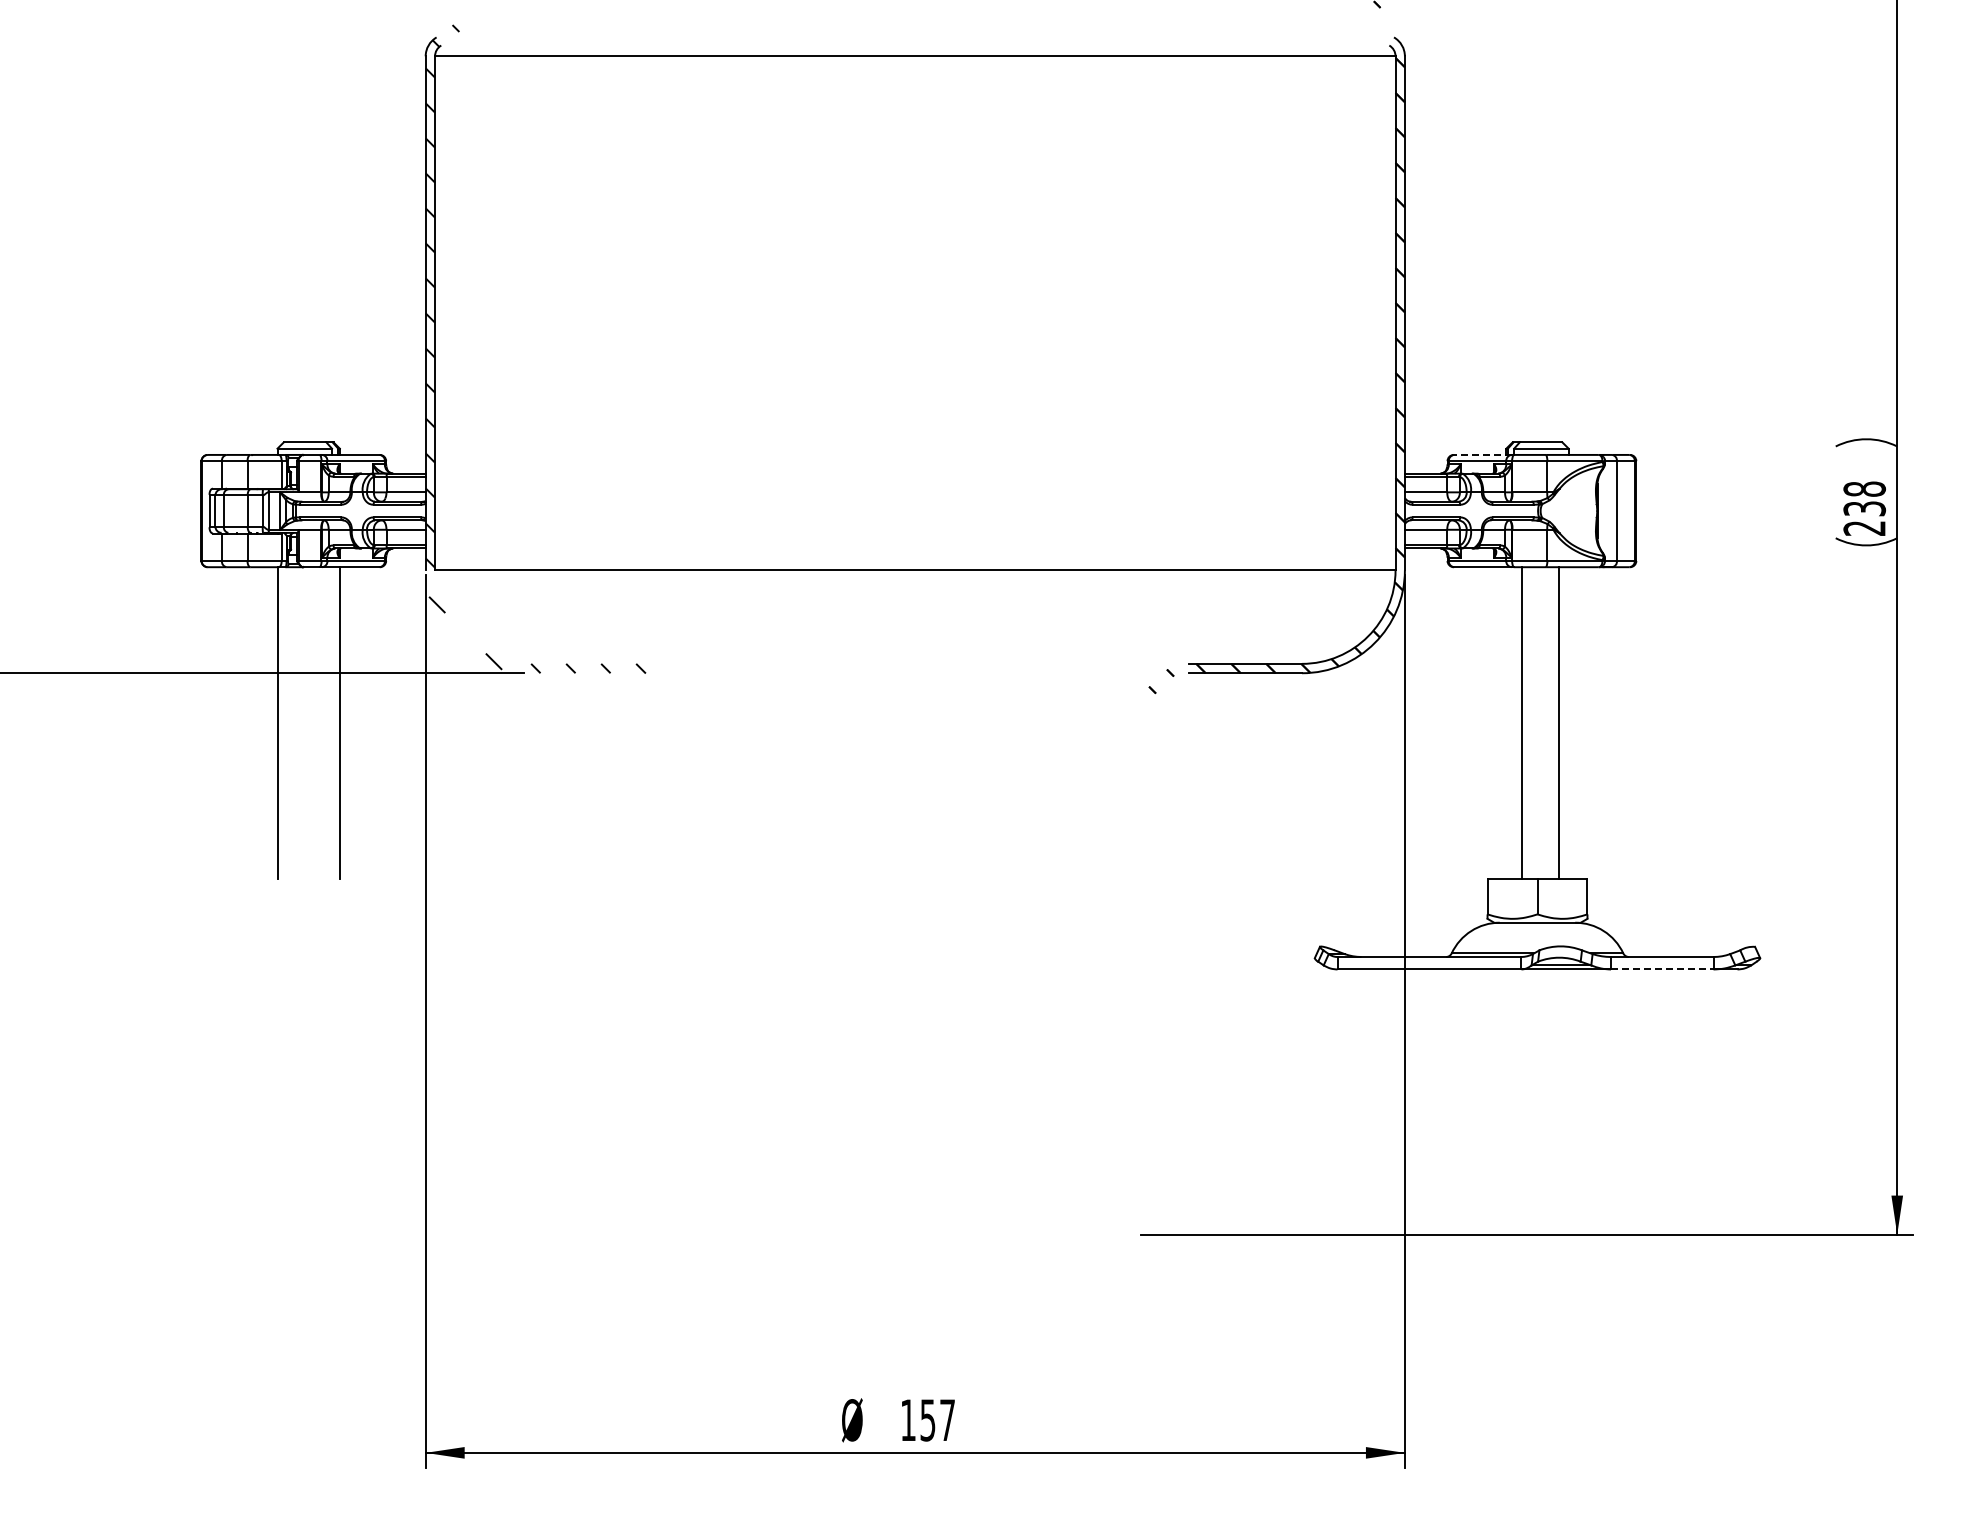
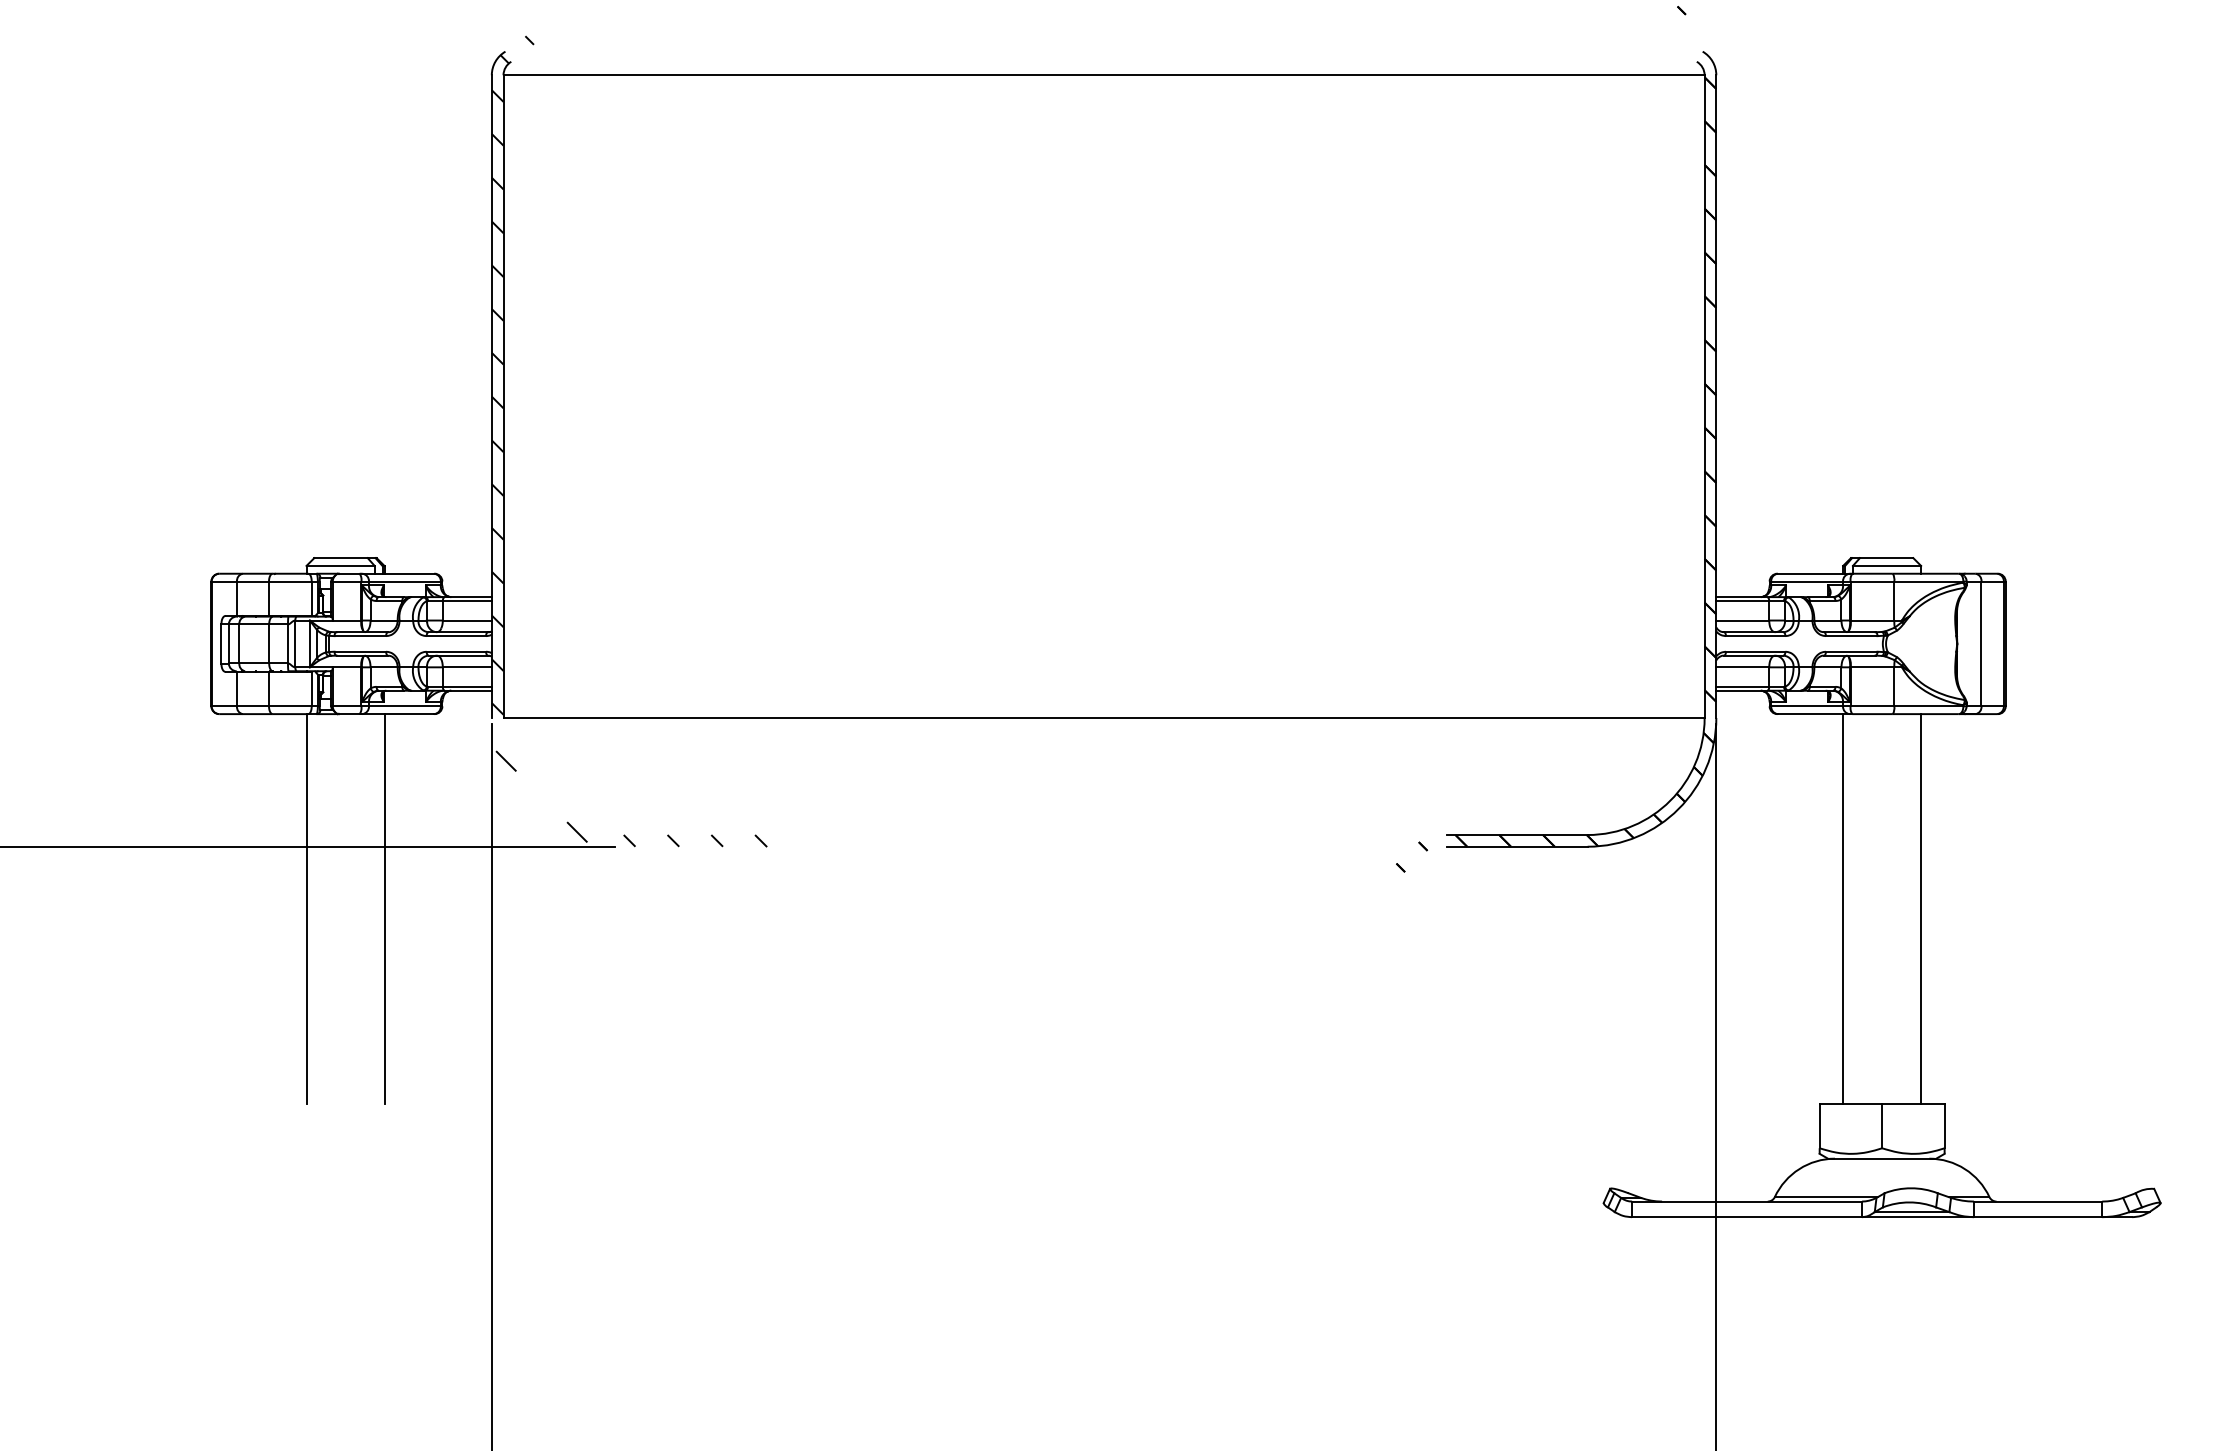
line: (1482, 454) -> (1813, 573), dashed -> solid
line: (1521, 723) -> (1920, 909), moved
line: (1559, 723) -> (1843, 909), moved
line: (1662, 969) -> (2038, 1217), dashed -> solid

